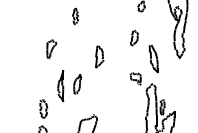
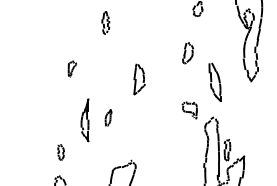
part: (51, 48) -> (72, 68), size x0.6
part: (77, 84) -> (108, 117), size x0.6
part: (43, 109) -> (60, 152), size x0.6

